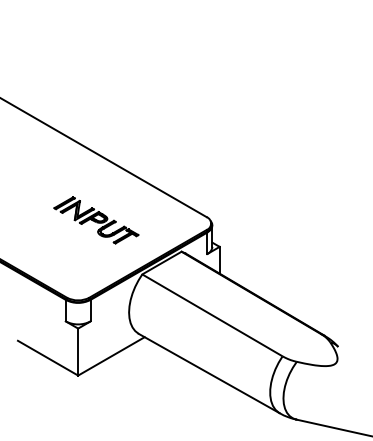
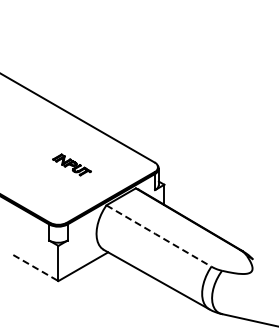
part: (95, 219) -> (71, 164), size x0.6
line: (211, 314) -> (158, 235), solid -> dashed
line: (48, 358) -> (36, 268), solid -> dashed

